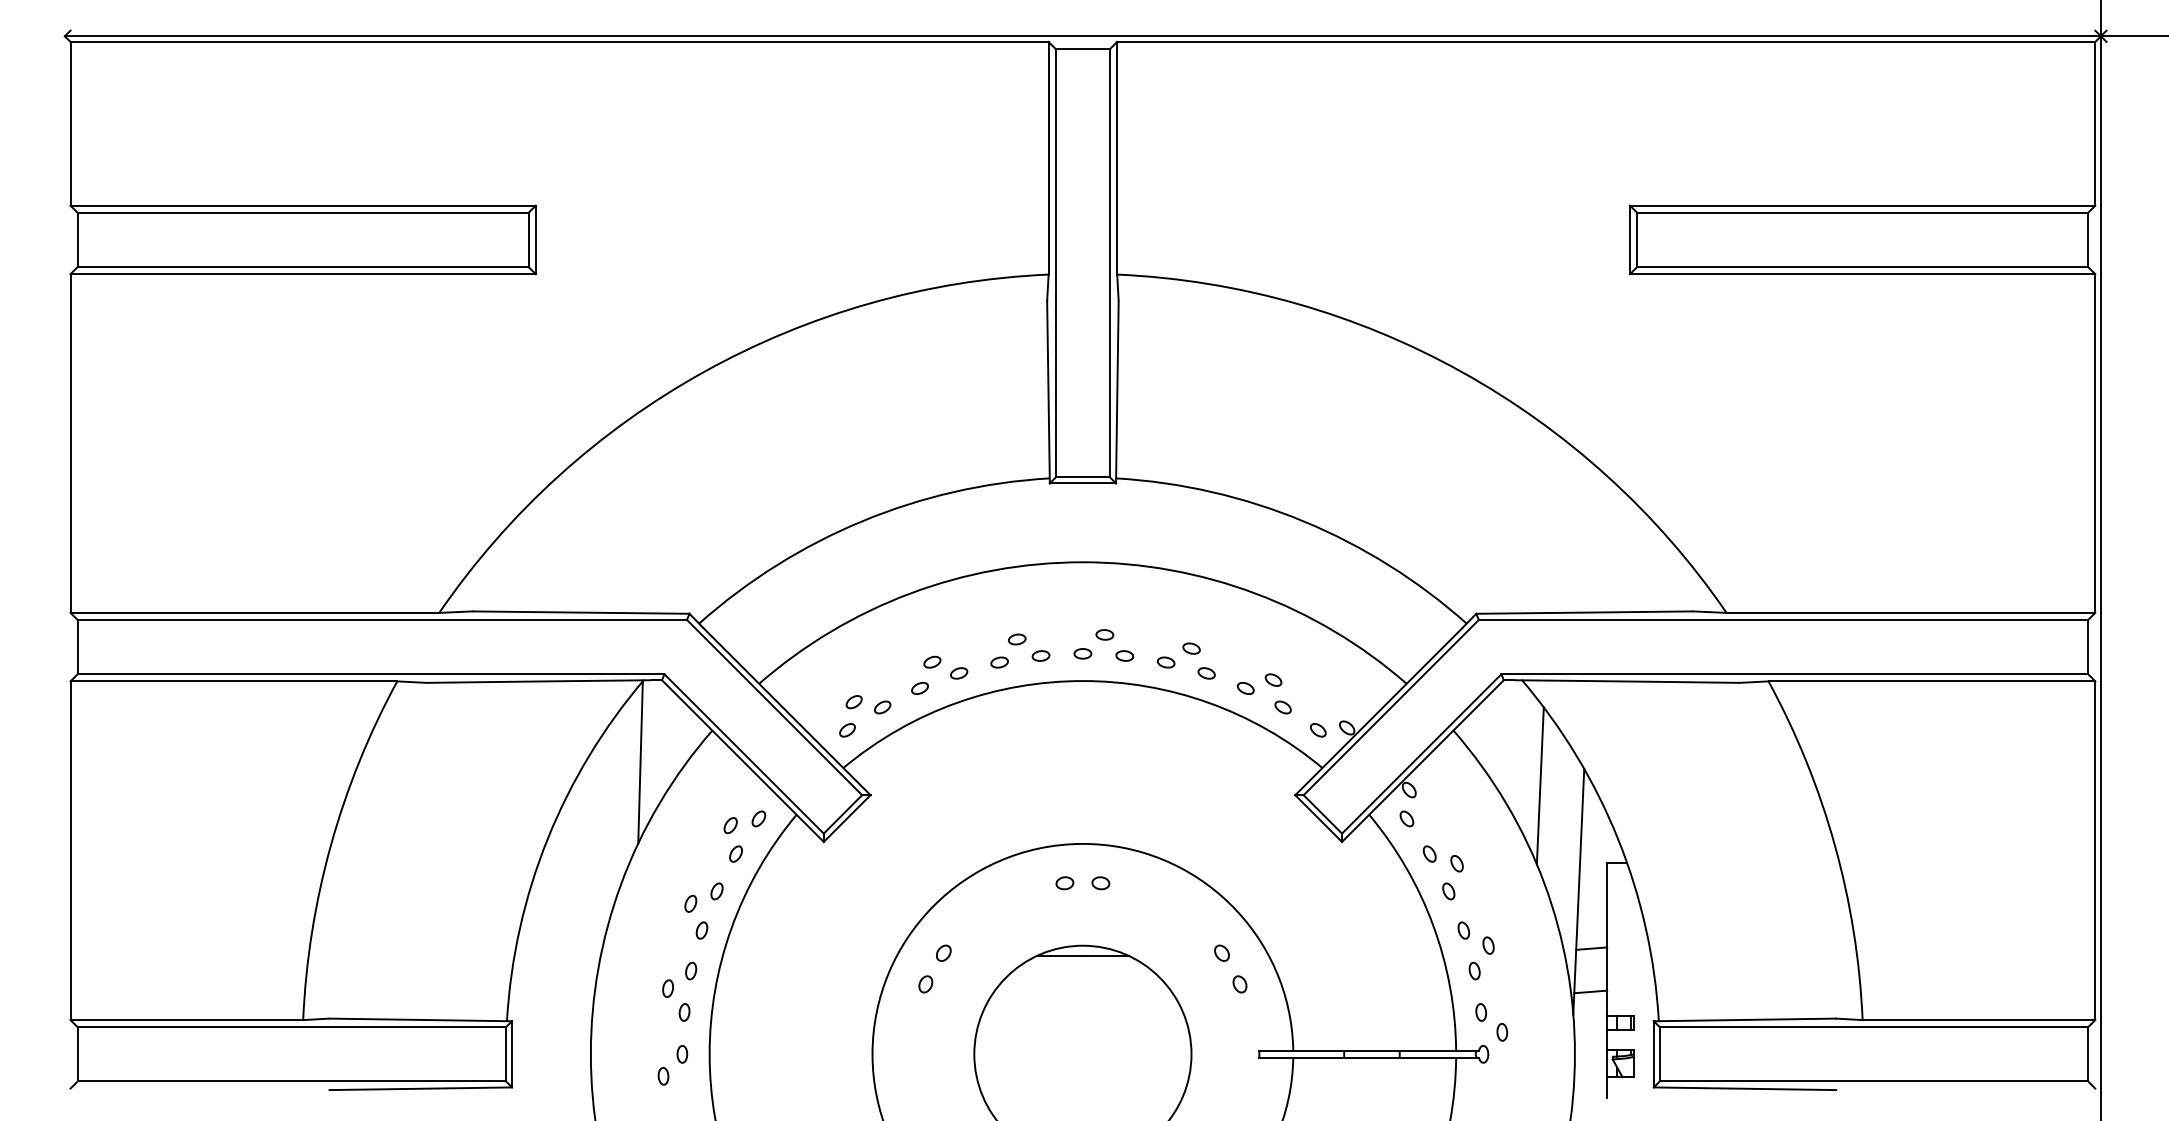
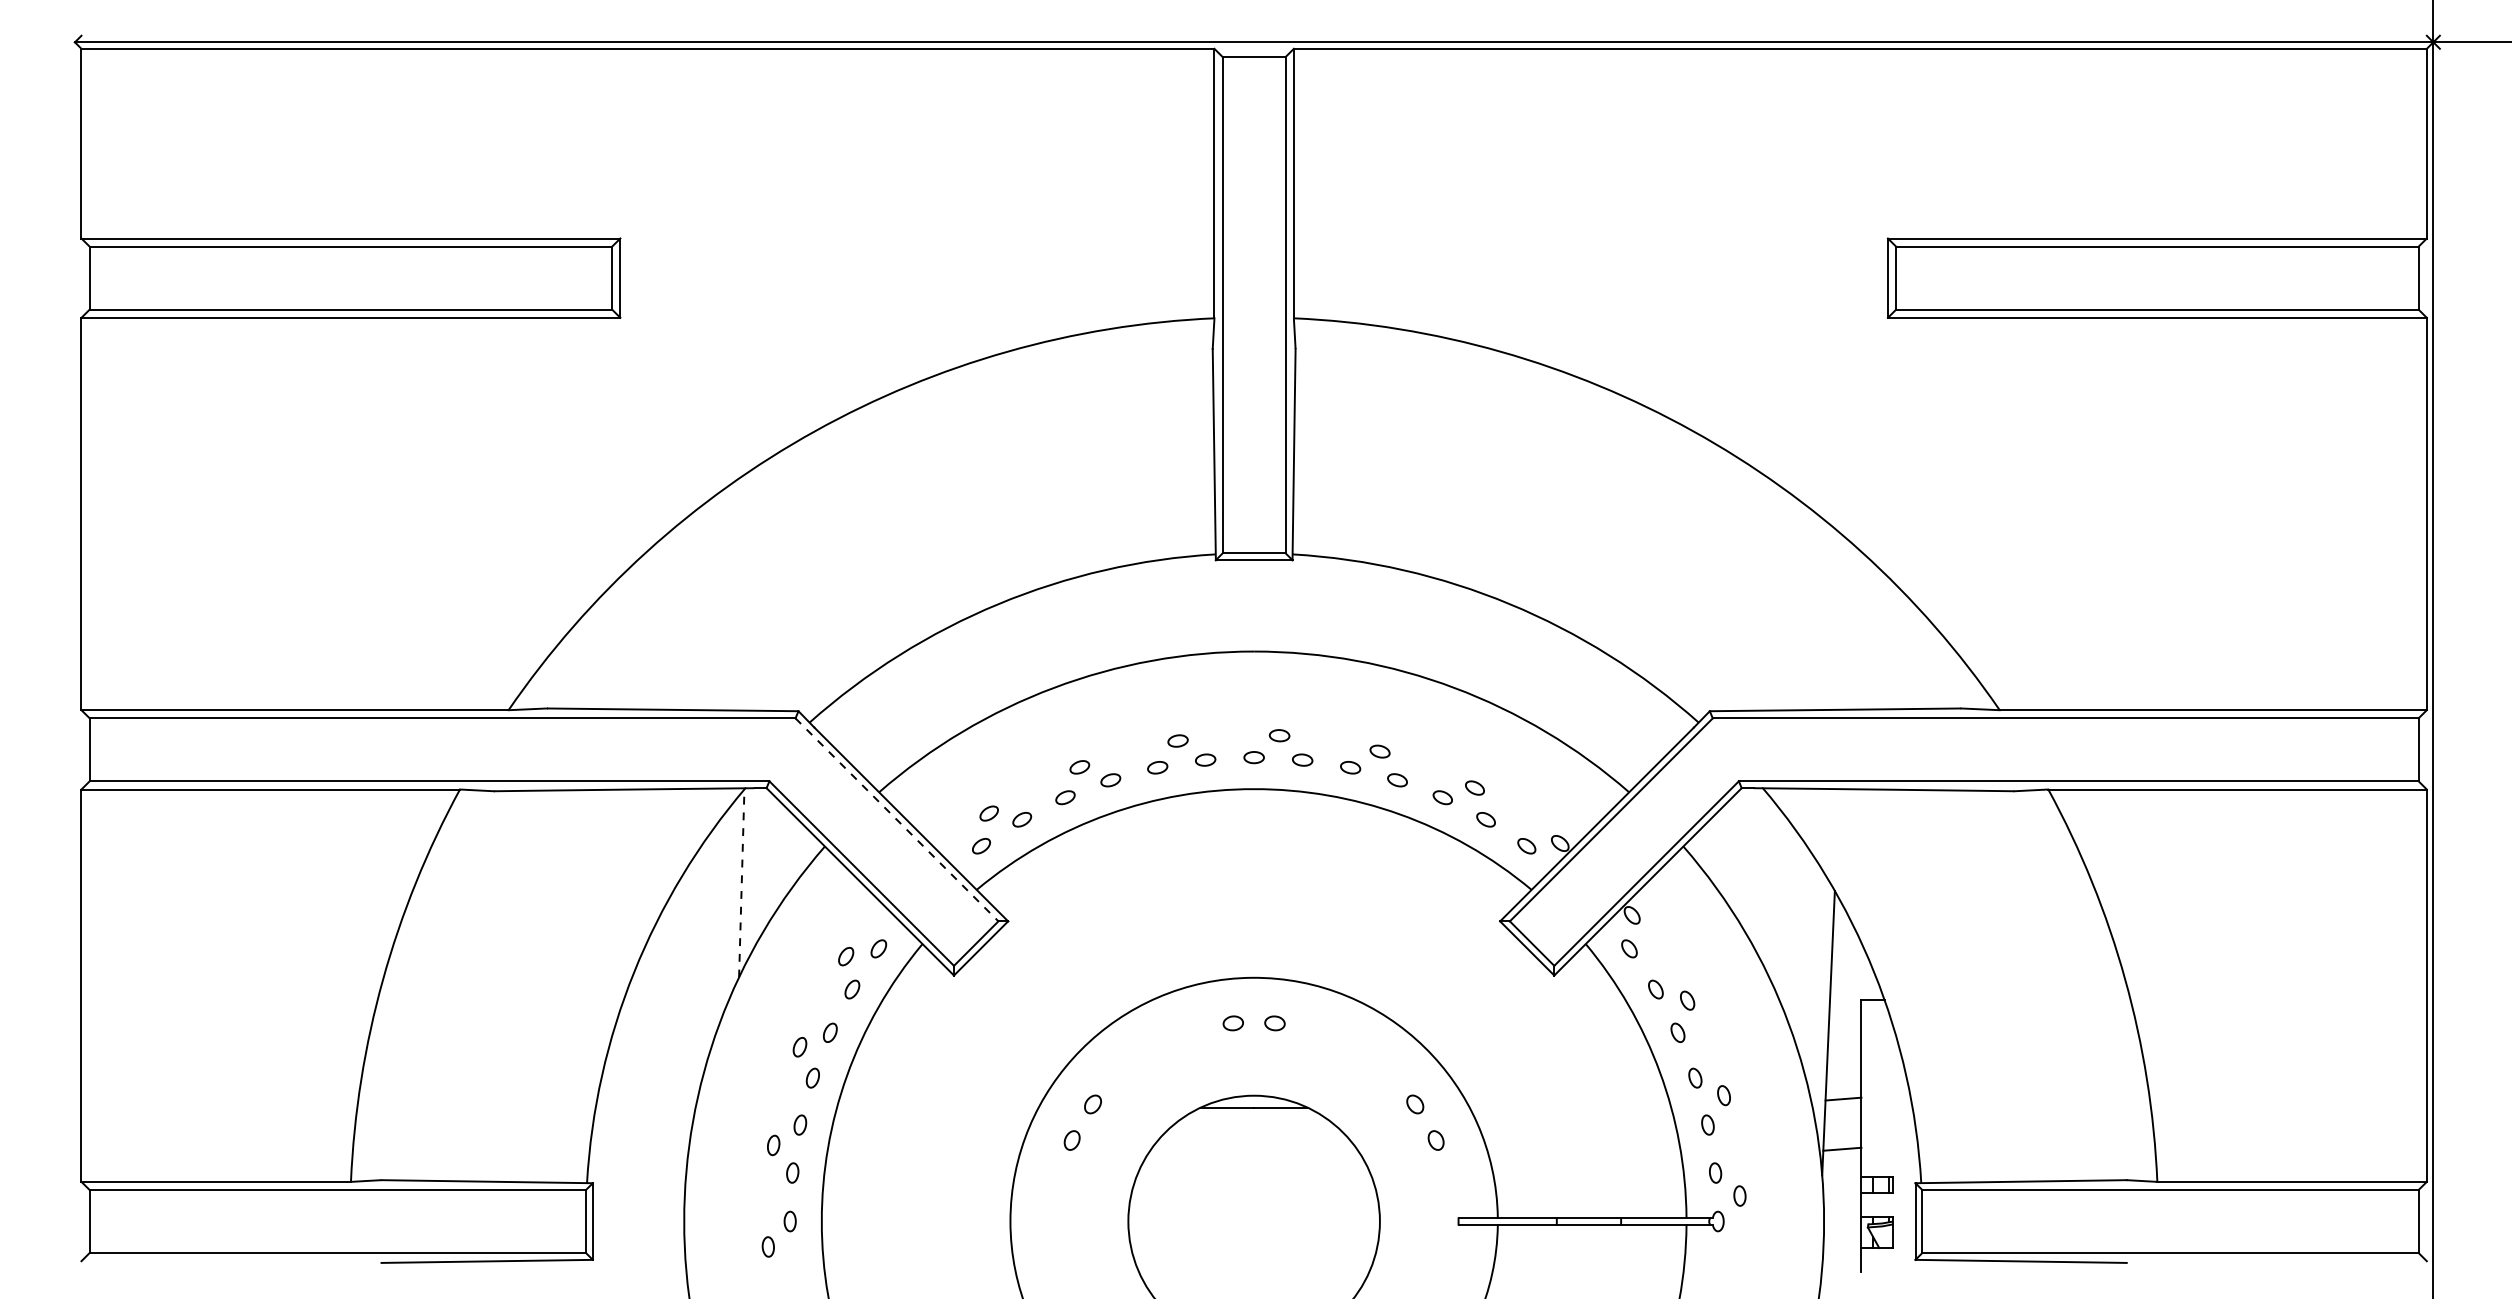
line: (774, 707) -> (896, 819), solid -> dashed
line: (640, 761) -> (741, 882), solid -> dashed
line: (1540, 785) -> (1784, 910), removed

